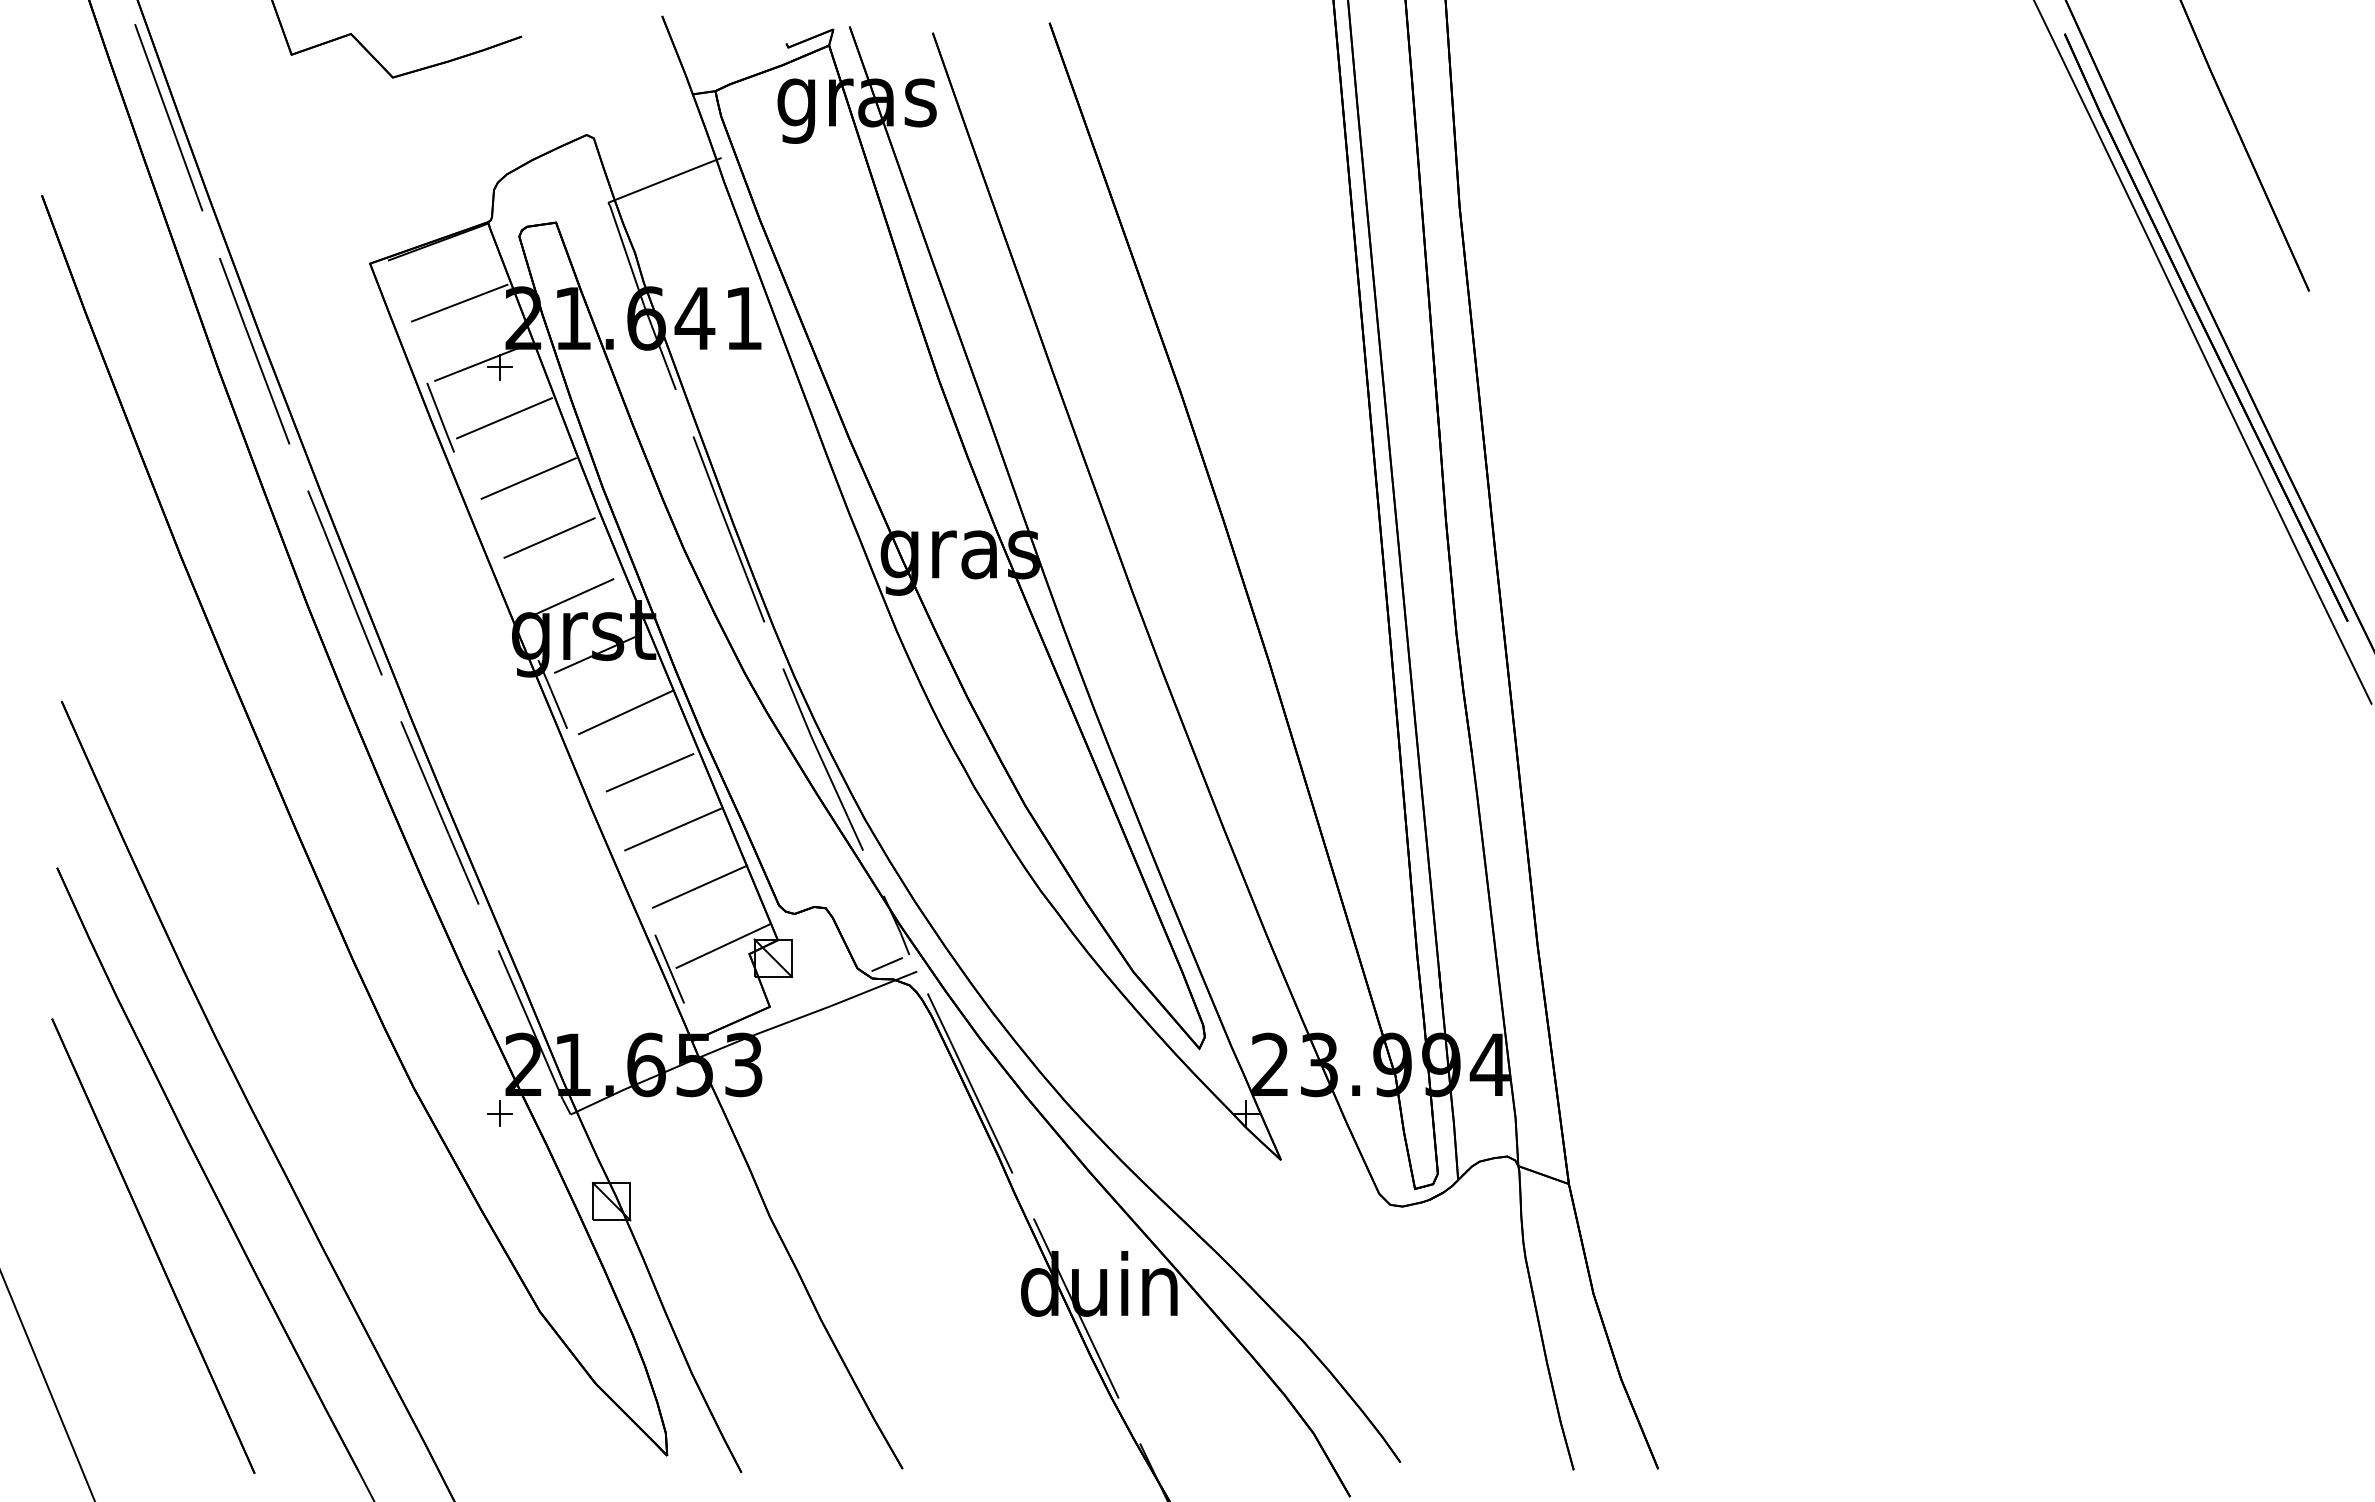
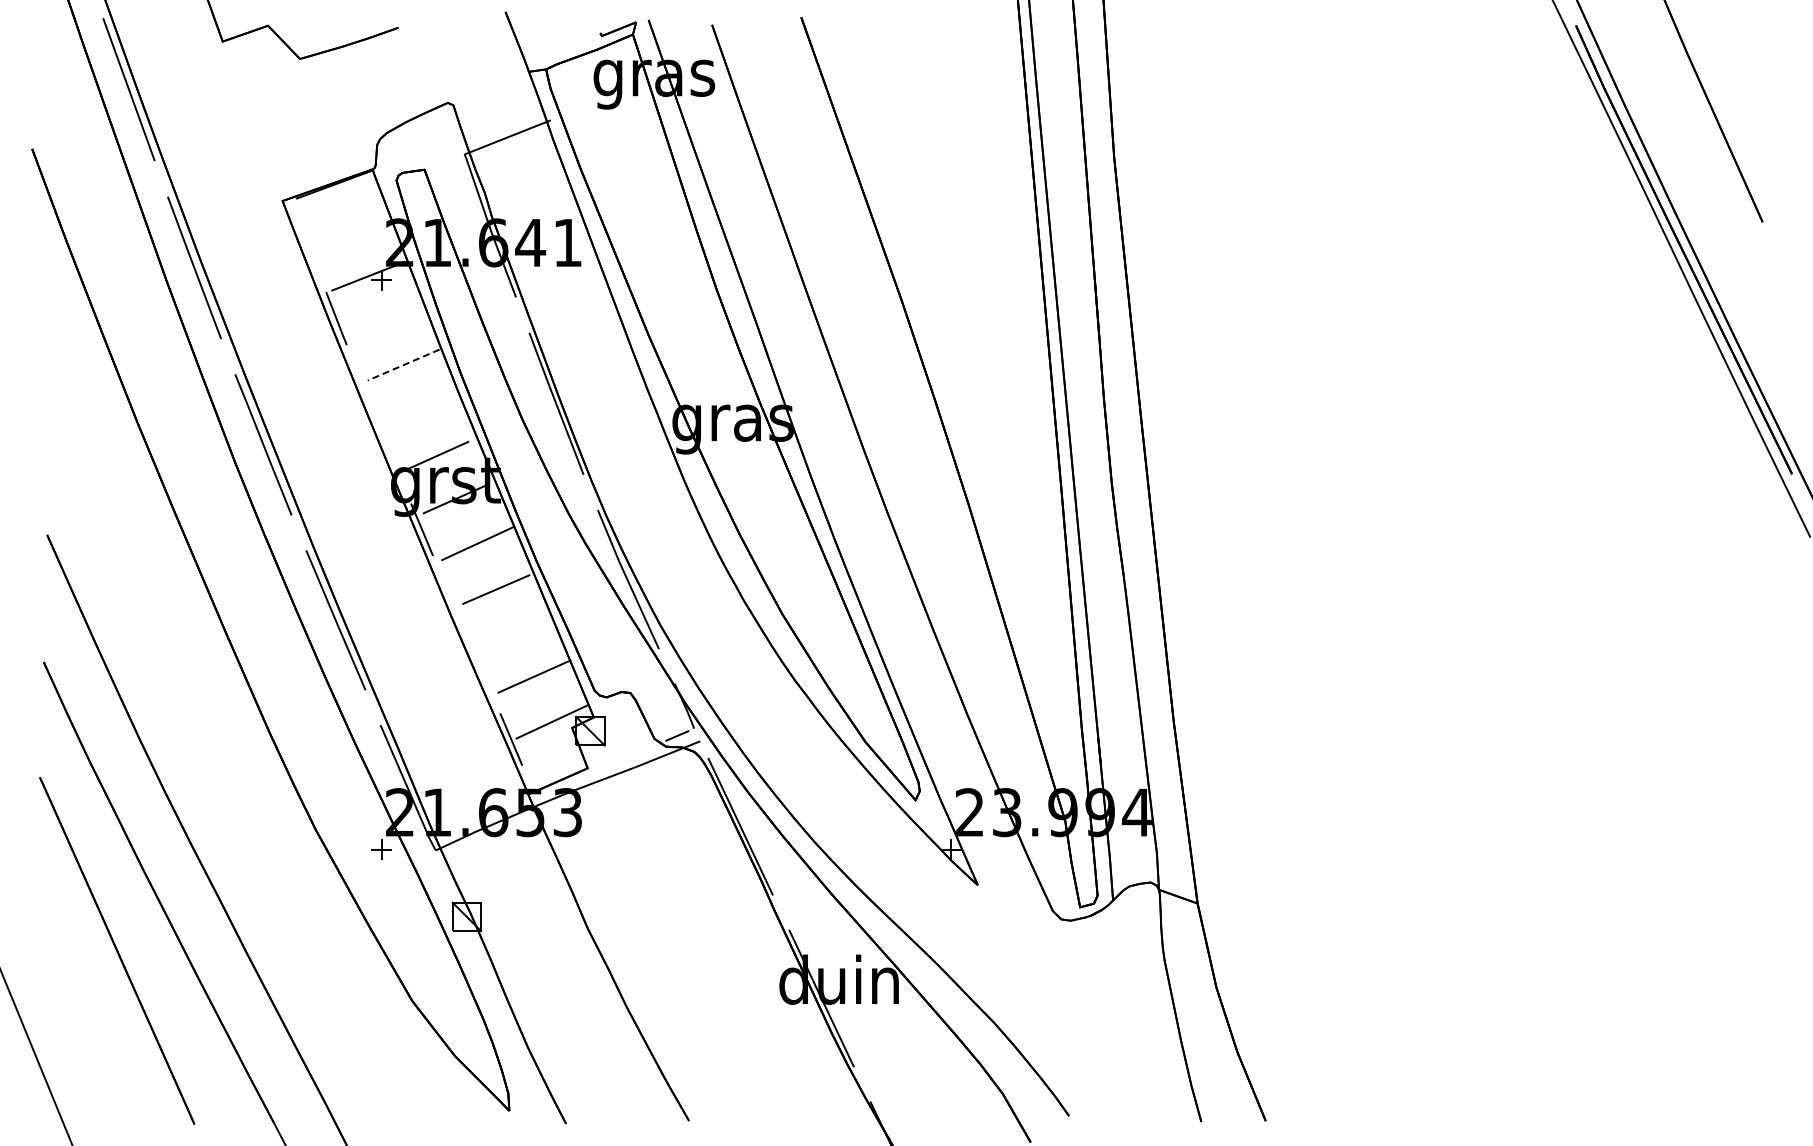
line: (459, 303) -> (350, 231), removed
line: (504, 417) -> (385, 318), removed
line: (528, 479) -> (403, 365), solid -> dashed
line: (549, 538) -> (419, 410), removed
line: (672, 828) -> (513, 632), removed

